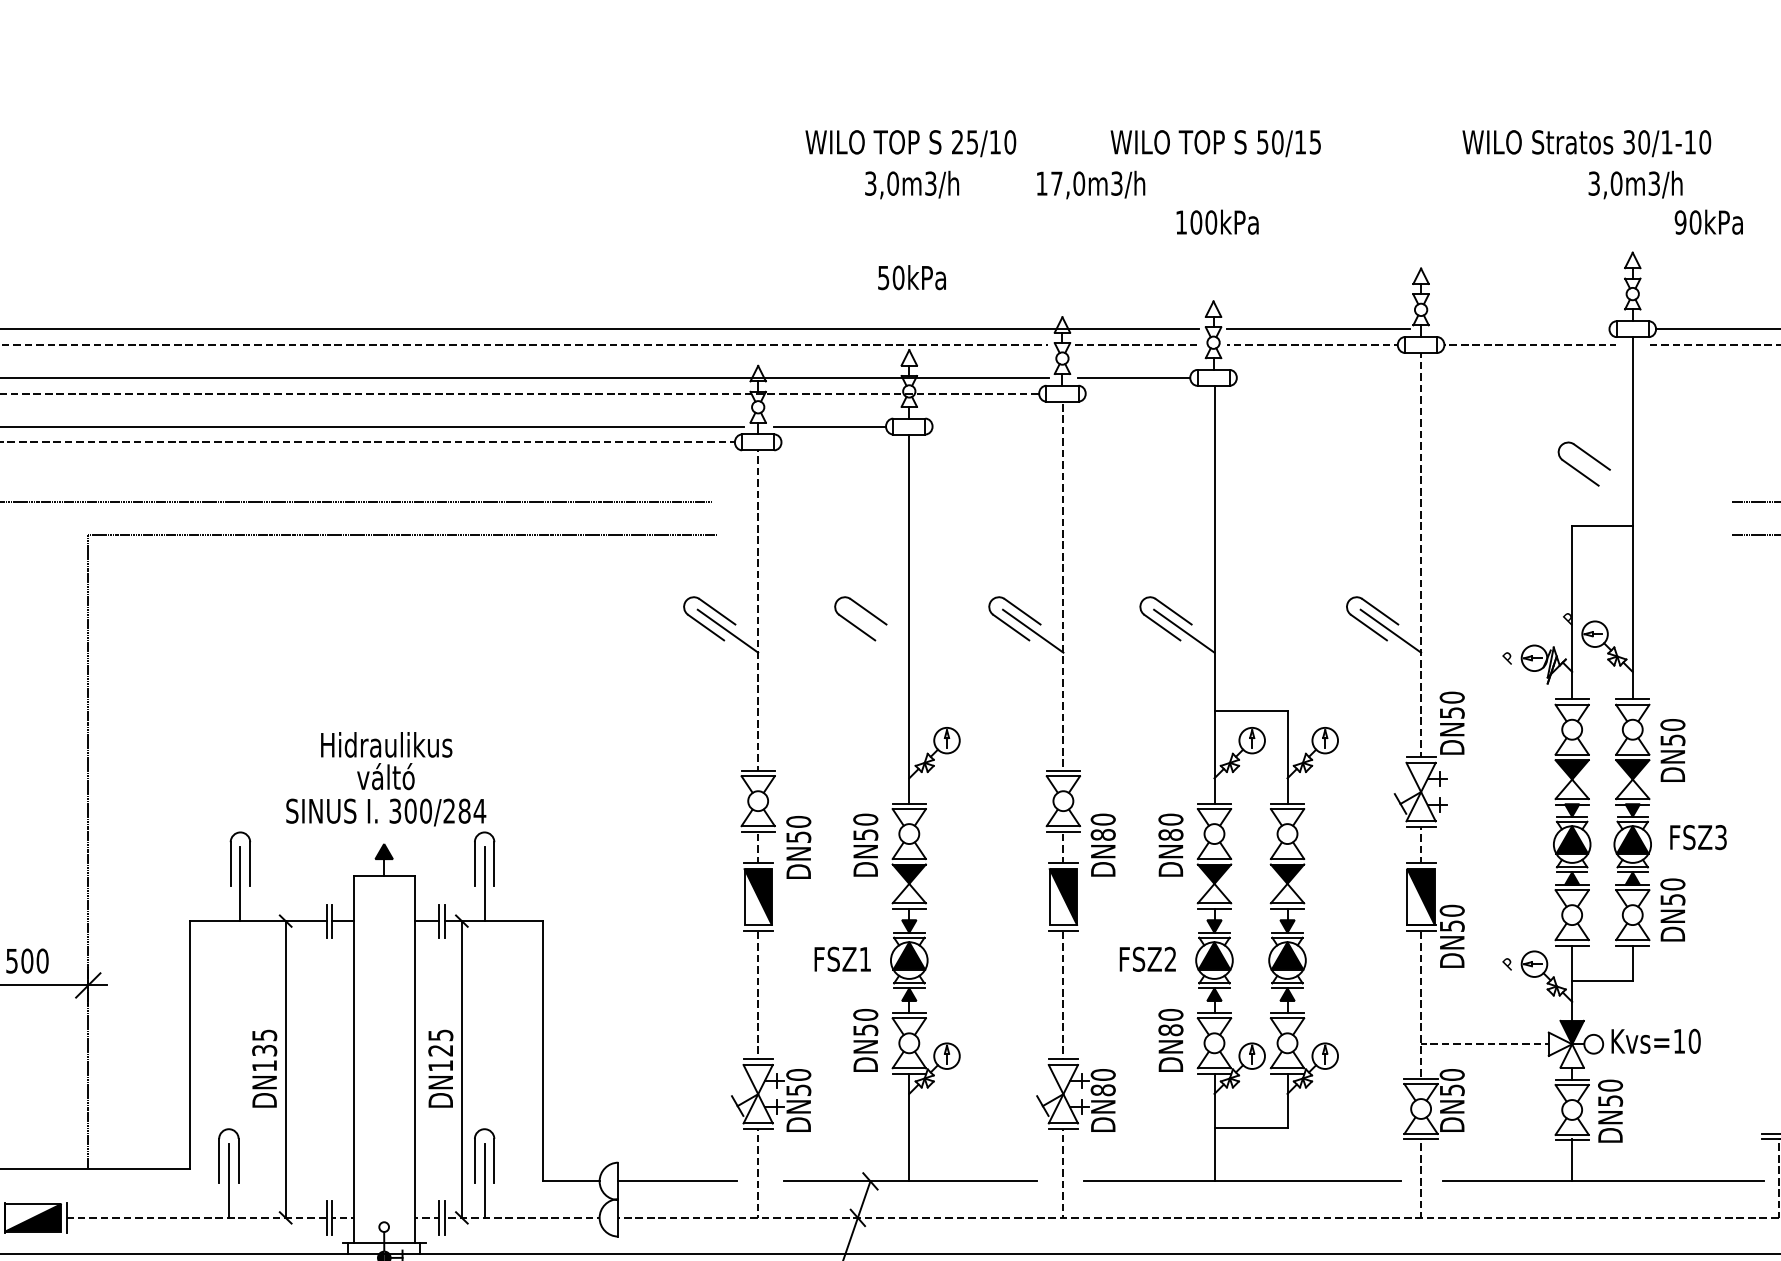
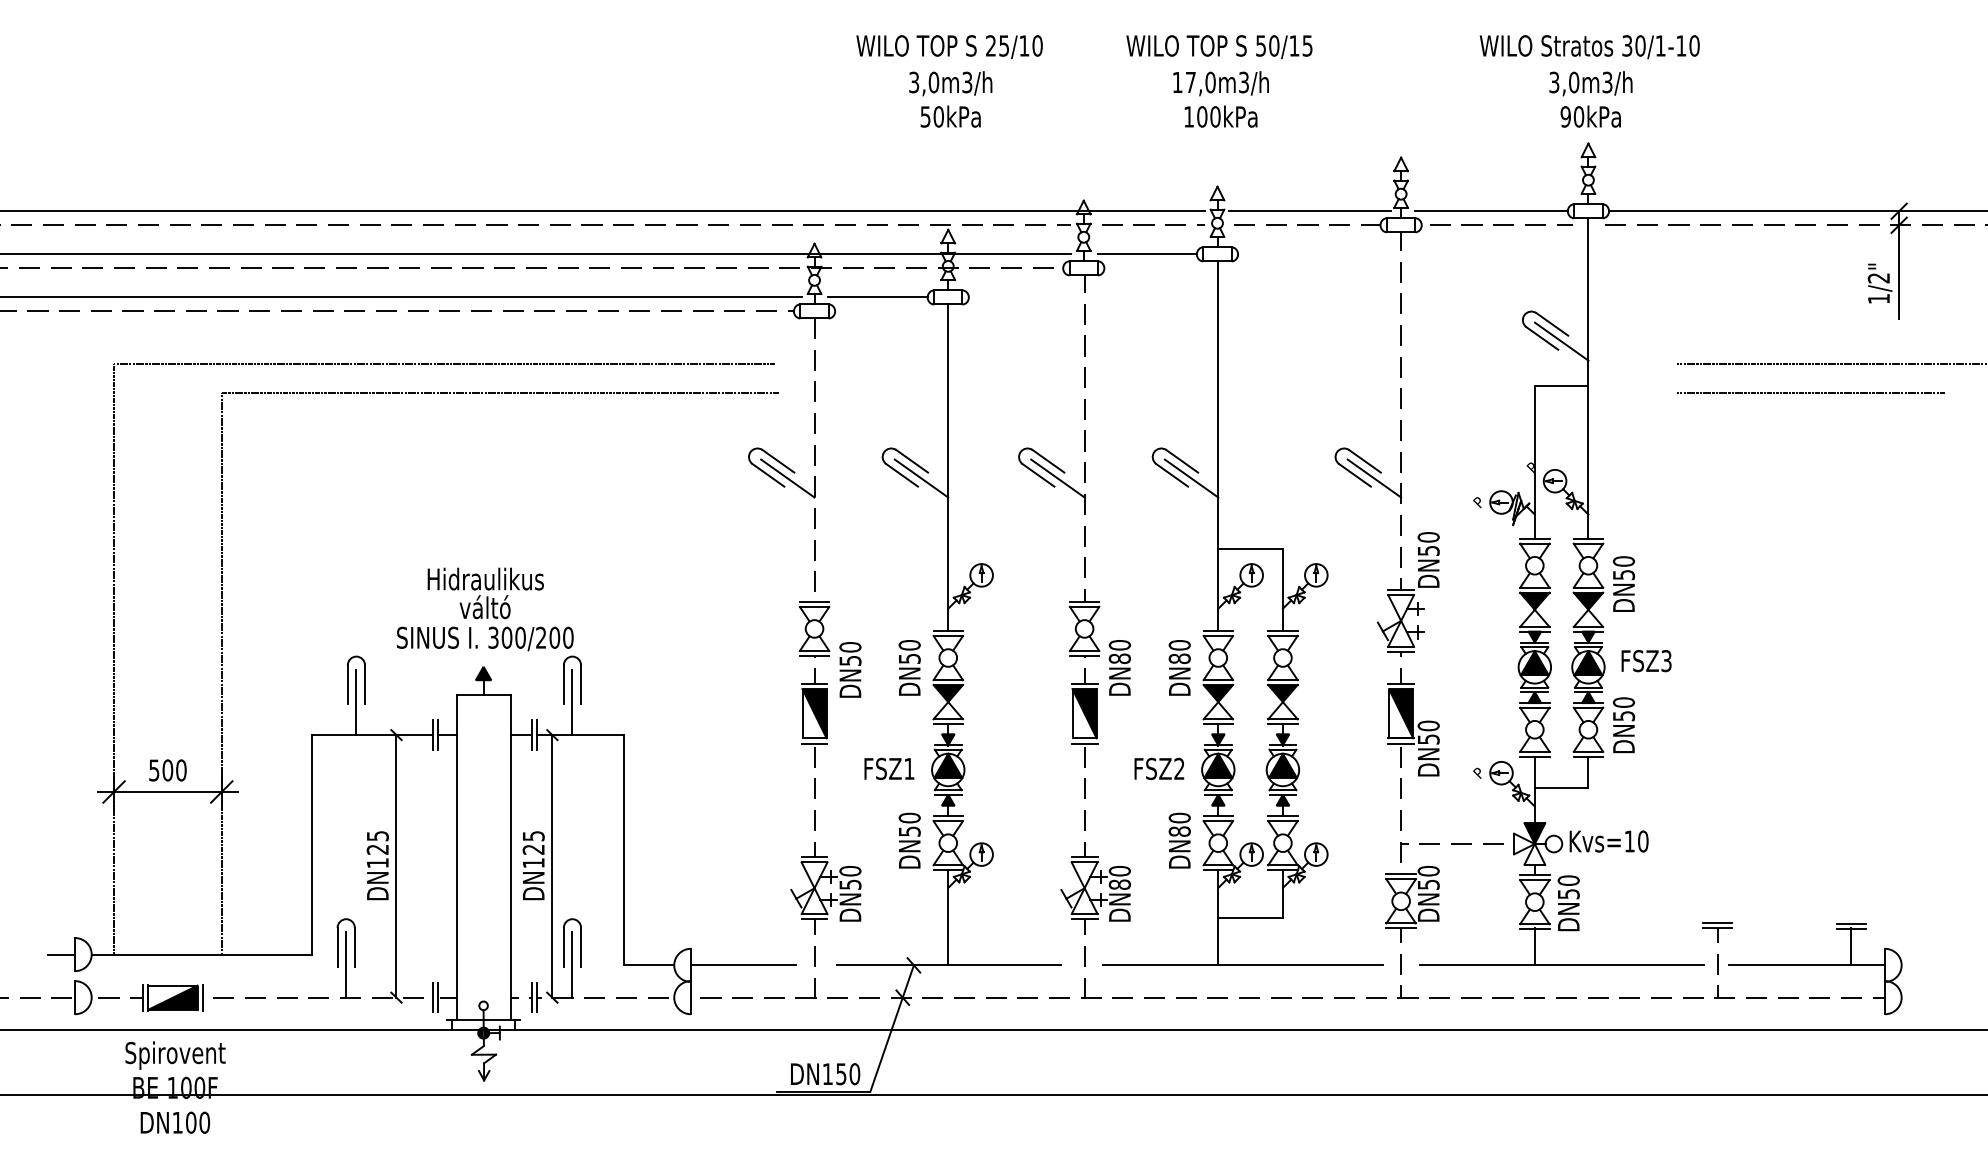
text: (1586, 144) -> (1589, 47), moved
text: (1090, 184) -> (1220, 83), moved
text: (1708, 222) -> (1590, 116), moved
text: (911, 277) -> (950, 116), moved
line: (1523, 329) -> (1491, 211), added
line: (1602, 476) -> (1561, 341), added
line: (879, 631) -> (921, 478), added
text: (472, 810) -> (561, 637), 300/284 -> 300/200
text: (264, 1050) -> (377, 849), DN135 -> DN125

